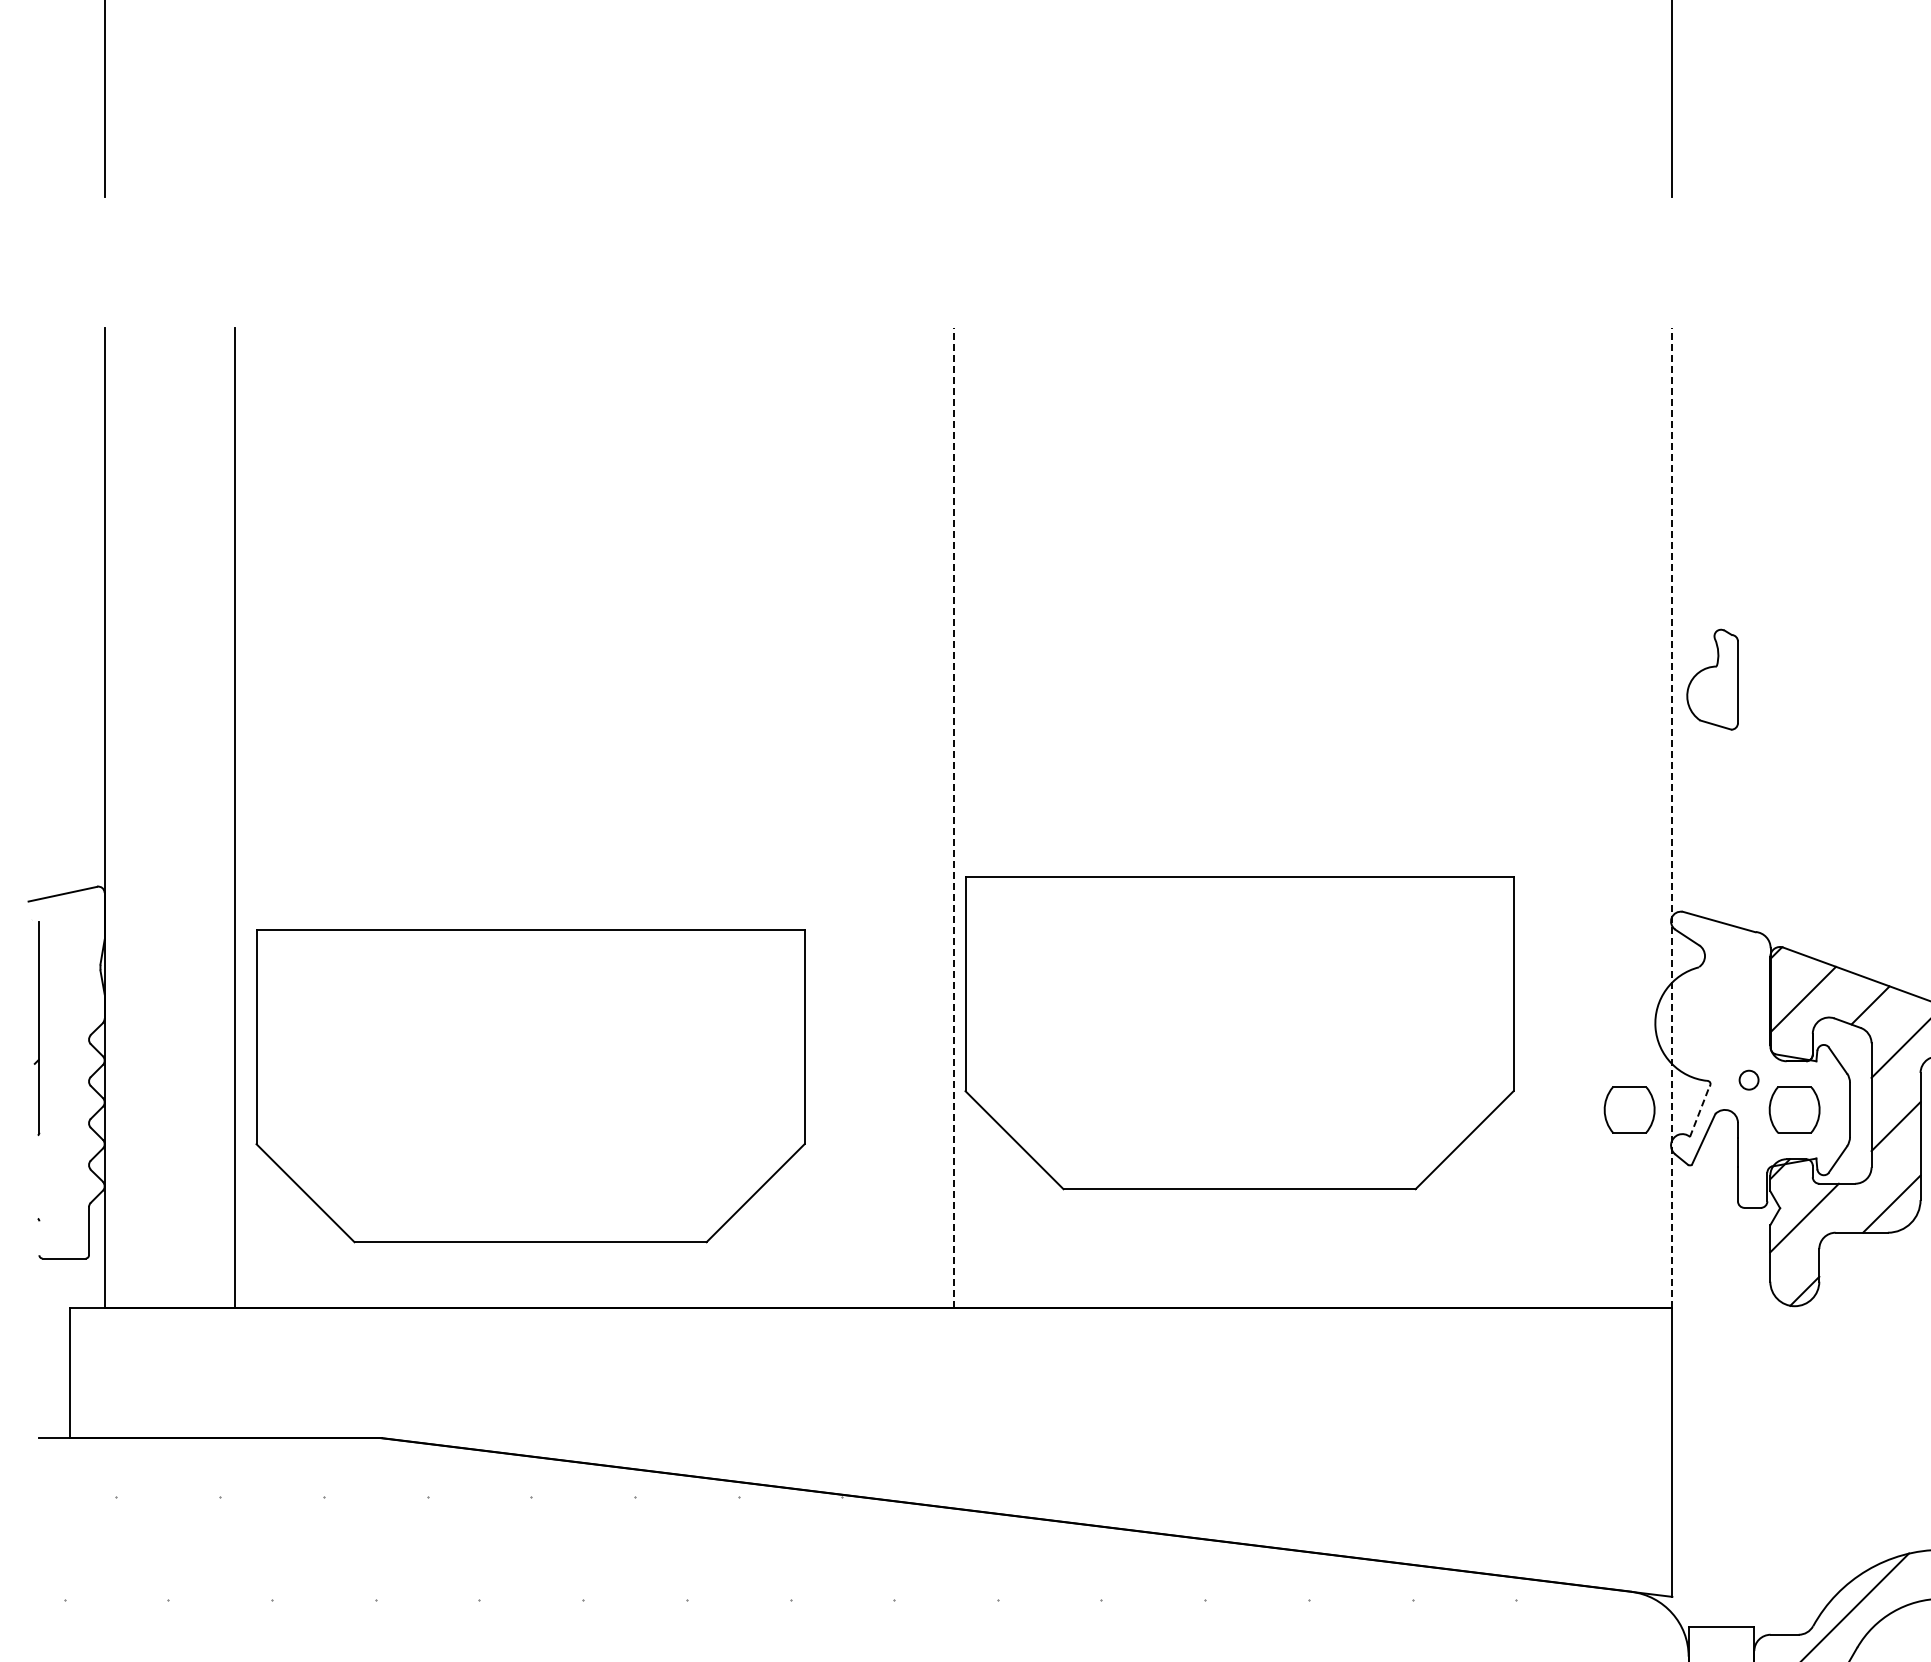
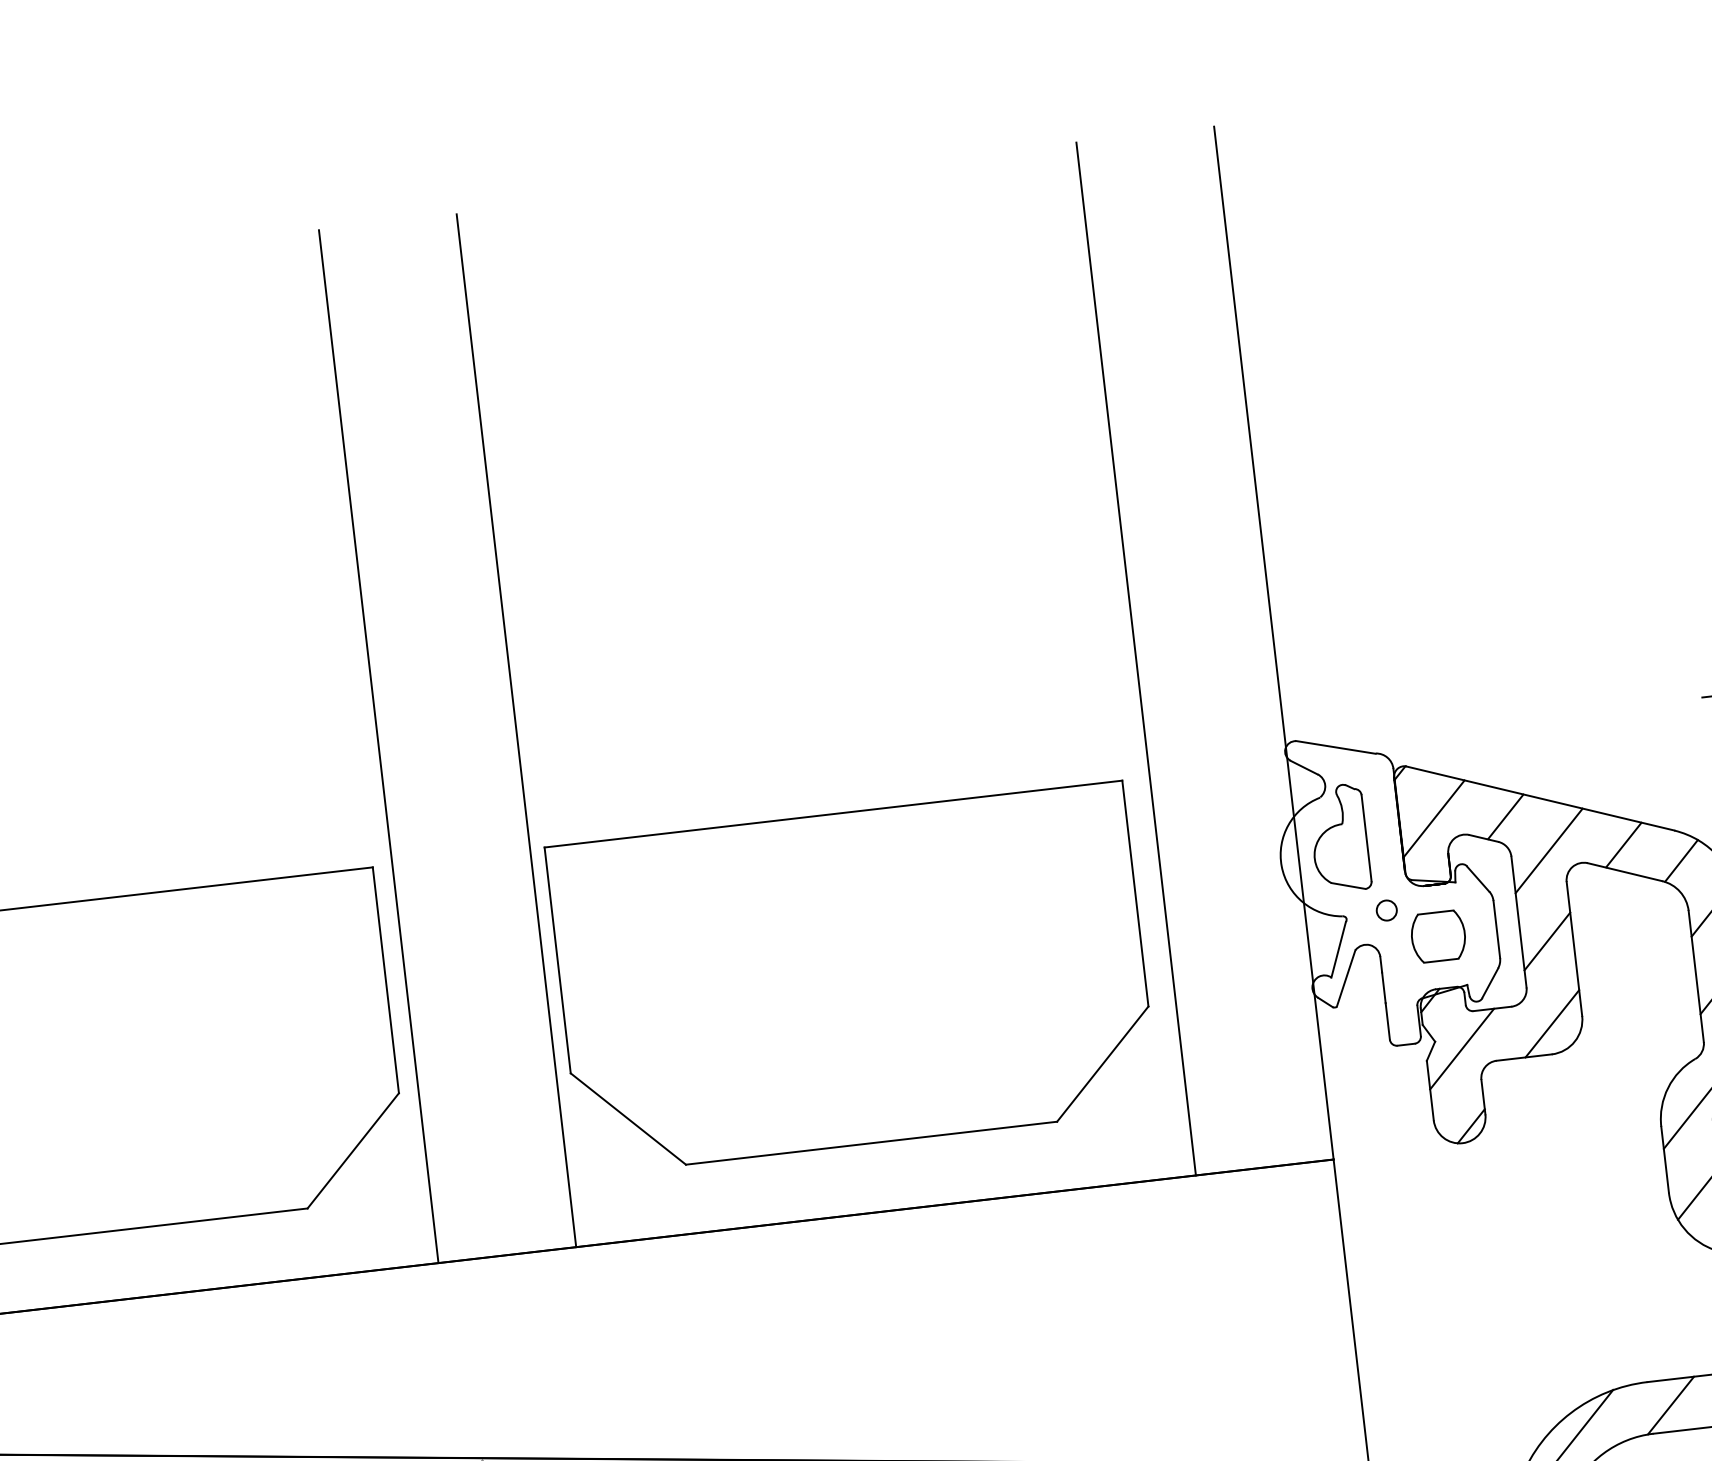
part: (1712, 679) -> (1339, 838), moved
line: (823, 817) -> (379, 746), added
line: (953, 817) -> (516, 730), dashed -> solid
line: (1541, 817) -> (1135, 658), added
line: (1672, 817) -> (1274, 642), dashed -> solid
part: (1239, 1033) -> (852, 979), moved
part: (1629, 1109) -> (1264, 956), removed
line: (1699, 1111) -> (1338, 949), dashed -> solid

